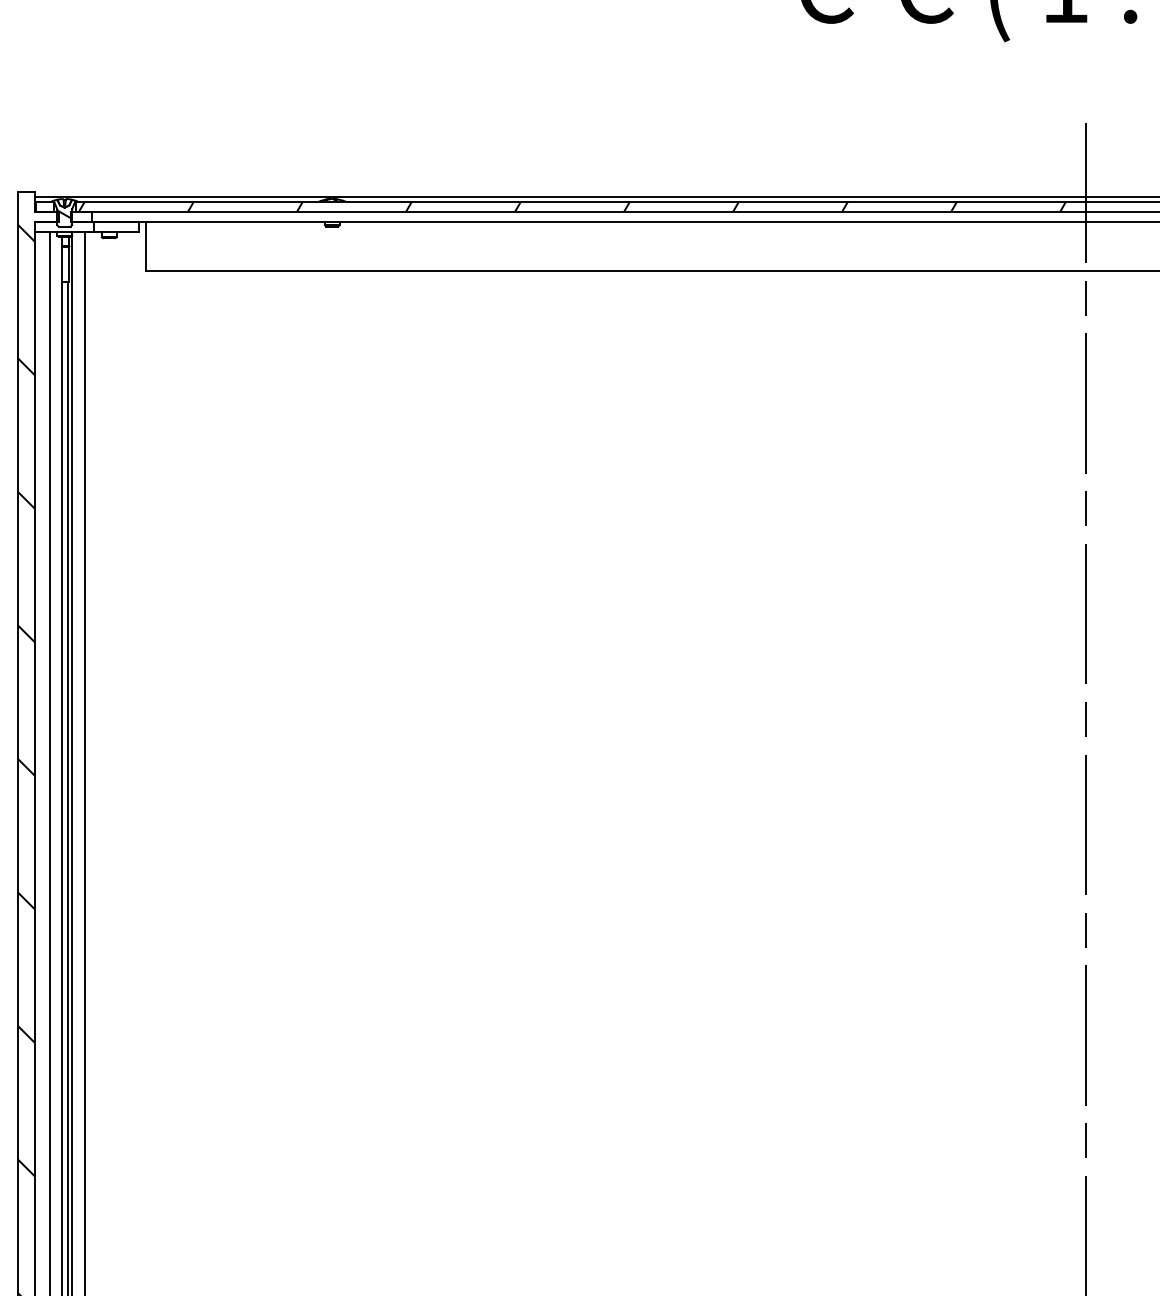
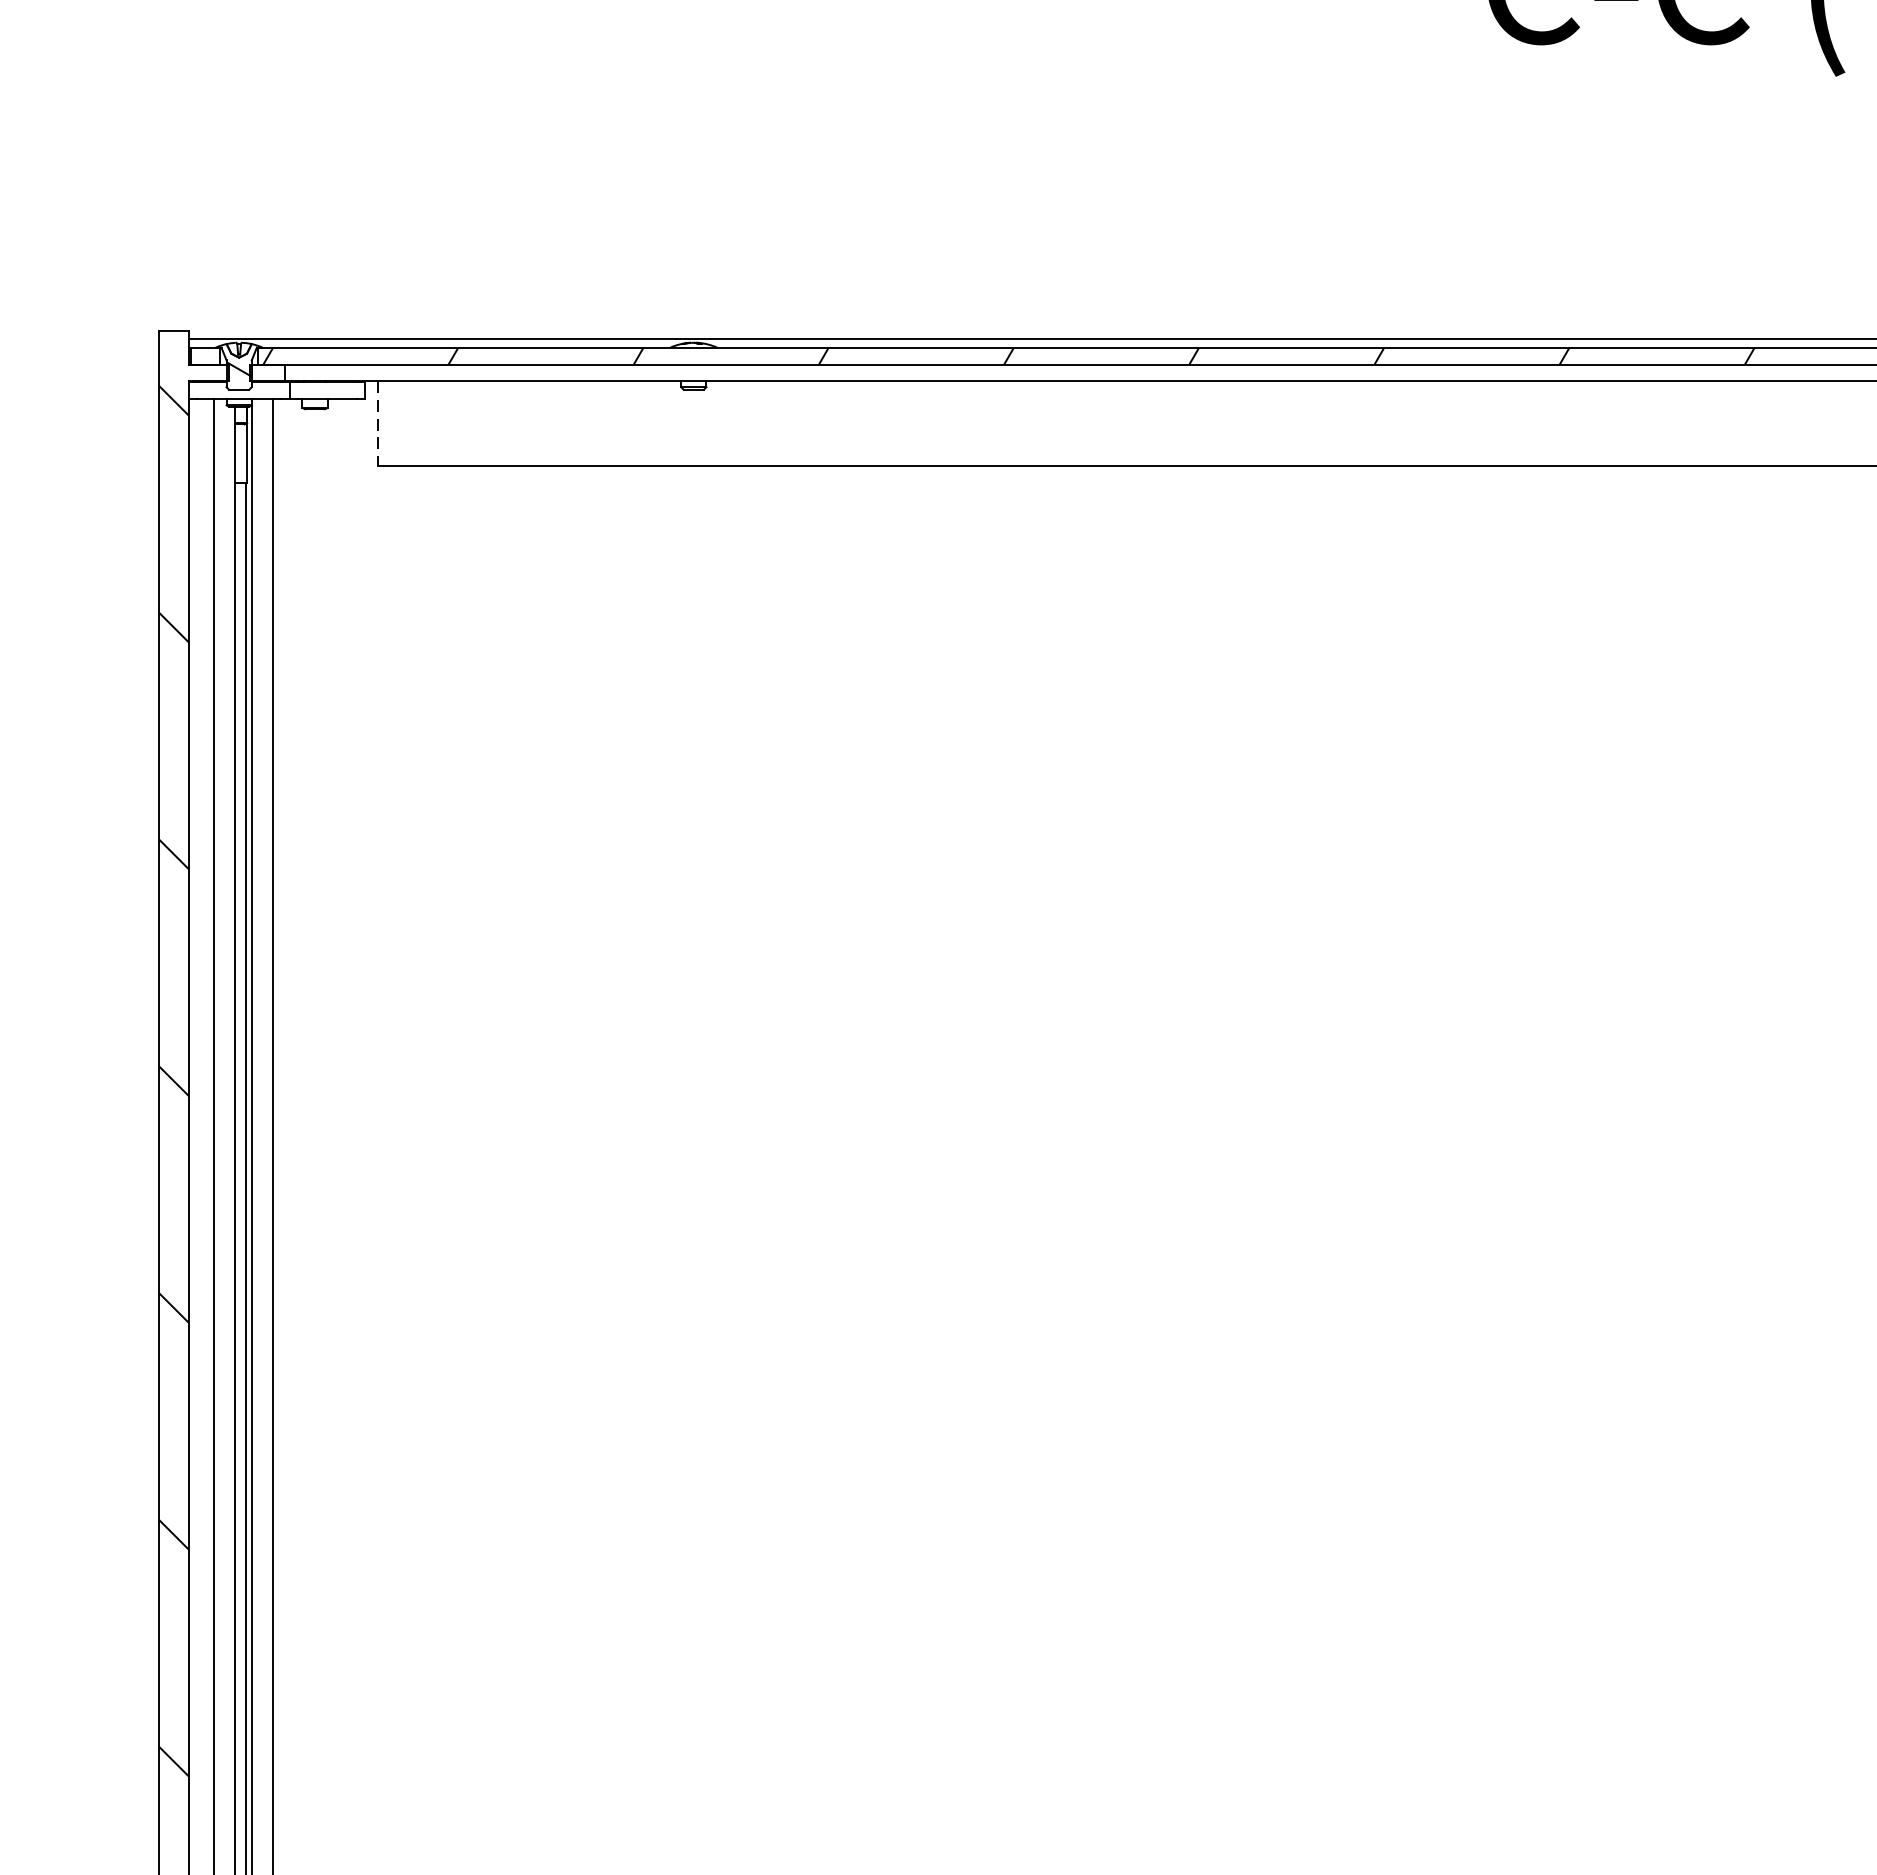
line: (146, 246) -> (378, 423), solid -> dashed

